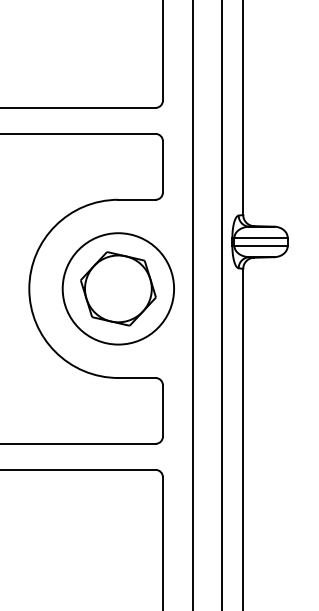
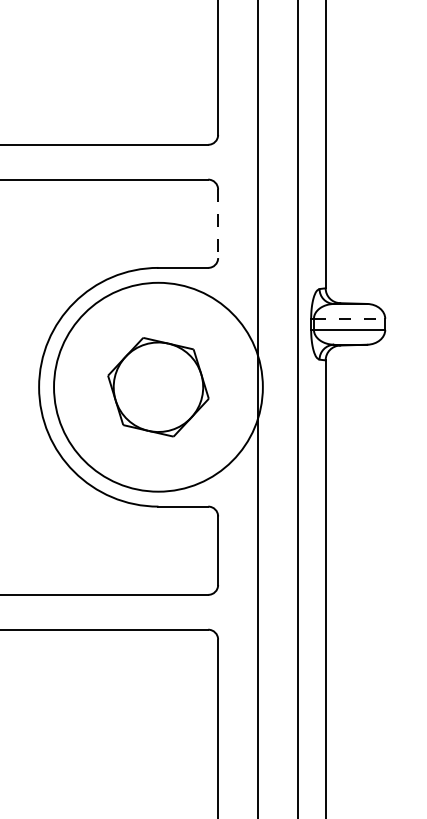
line: (163, 167) -> (218, 224), solid -> dashed
line: (261, 237) -> (349, 318), solid -> dashed
circle: (118, 288) -> (158, 386), size x1.4

